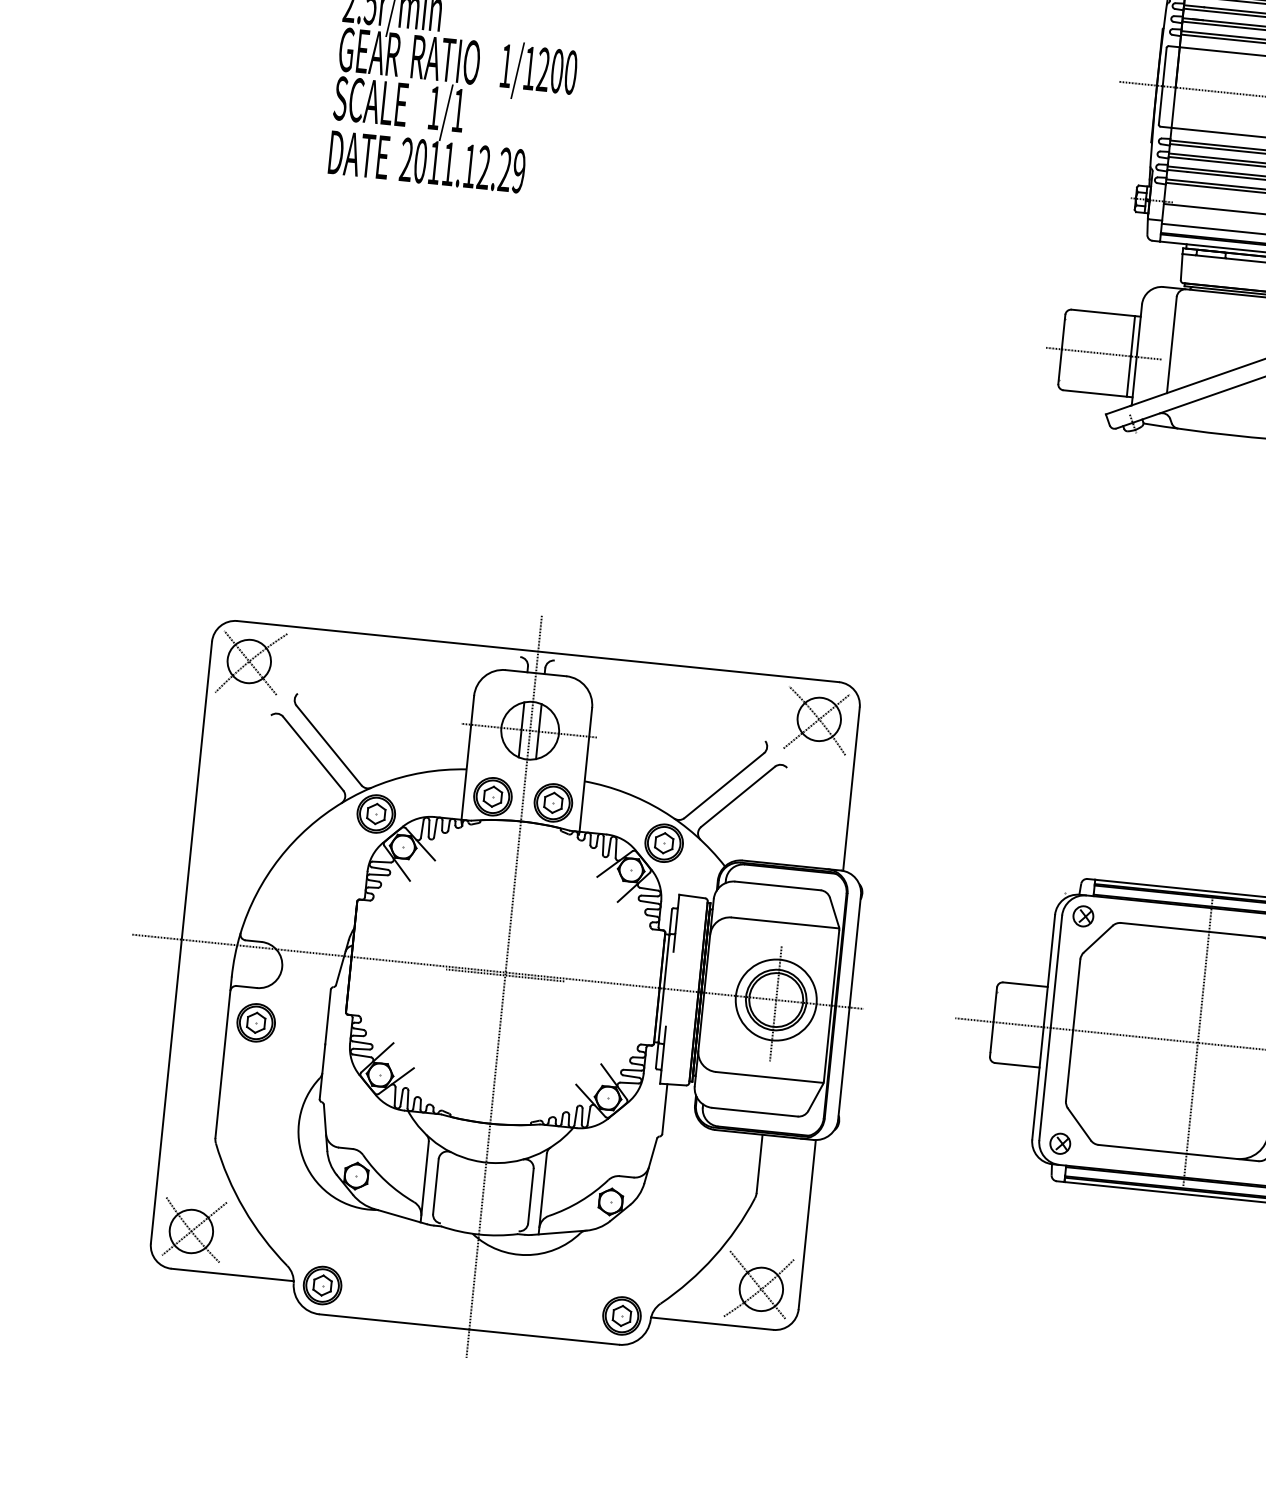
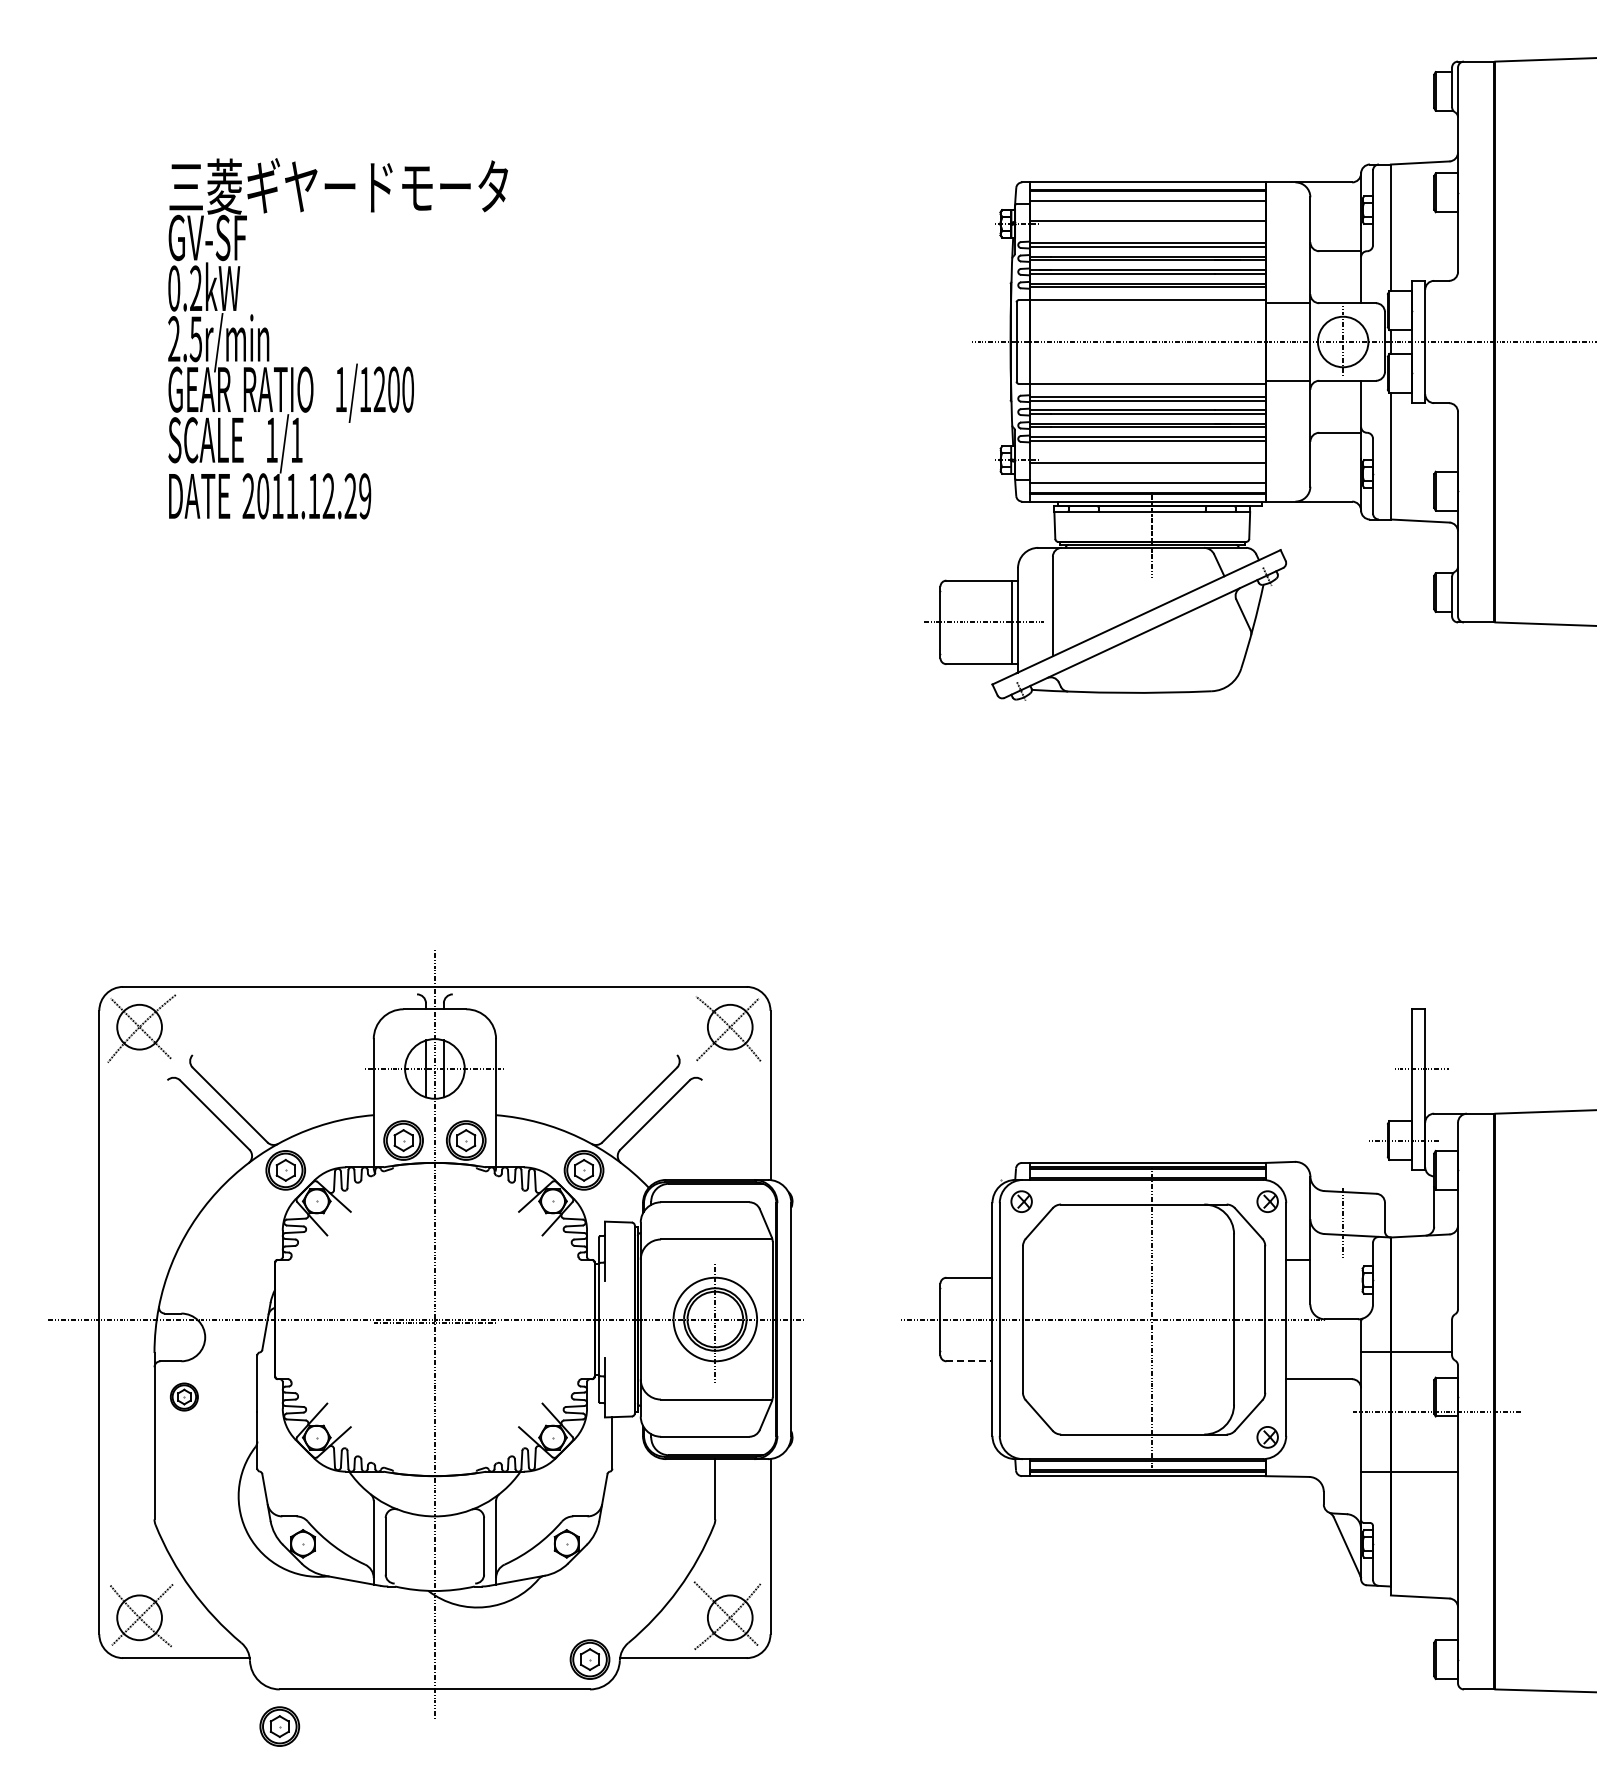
part: (256, 1022) -> (184, 1396), size x0.7
line: (1017, 1065) -> (969, 1361), solid -> dashed
part: (1060, 1143) -> (1021, 1437), removed
part: (322, 1285) -> (279, 1726), moved

